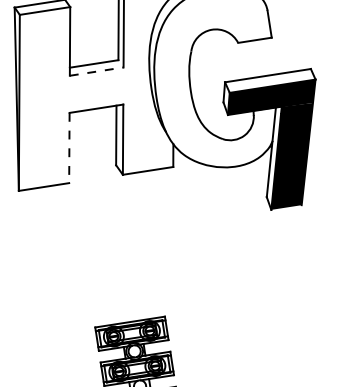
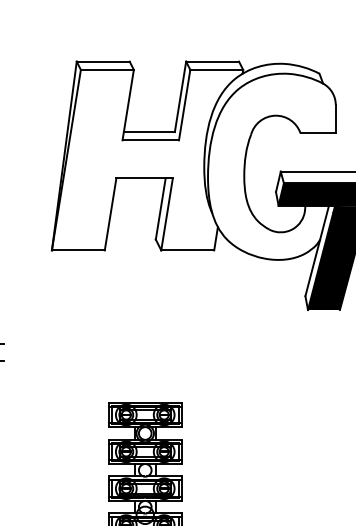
line: (97, 71) -> (151, 140), dashed -> solid
line: (69, 148) -> (110, 214), dashed -> solid

